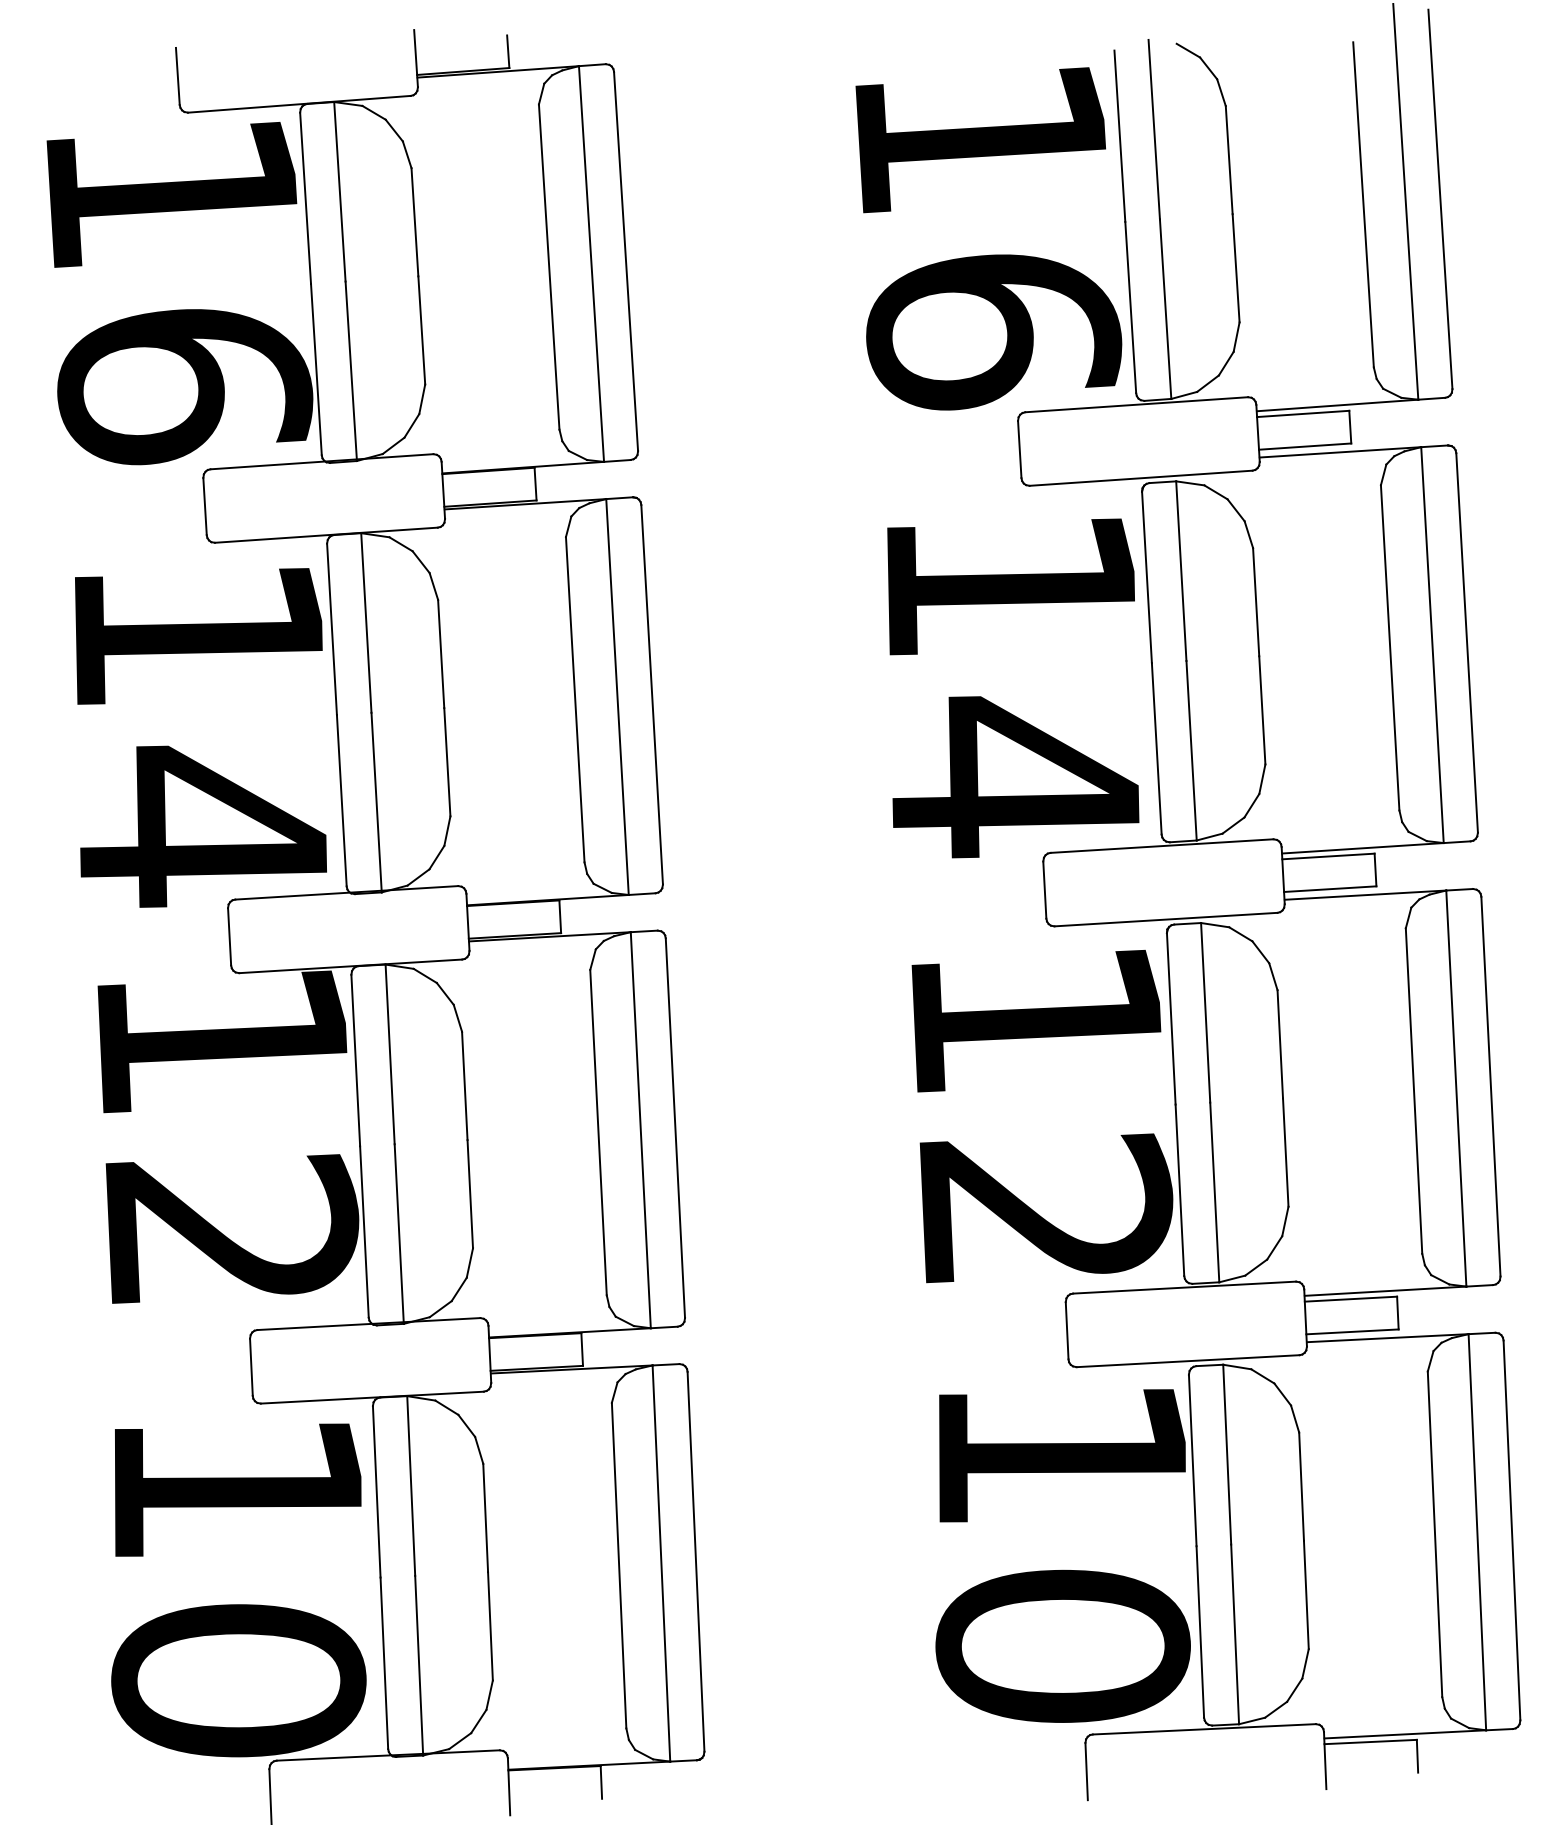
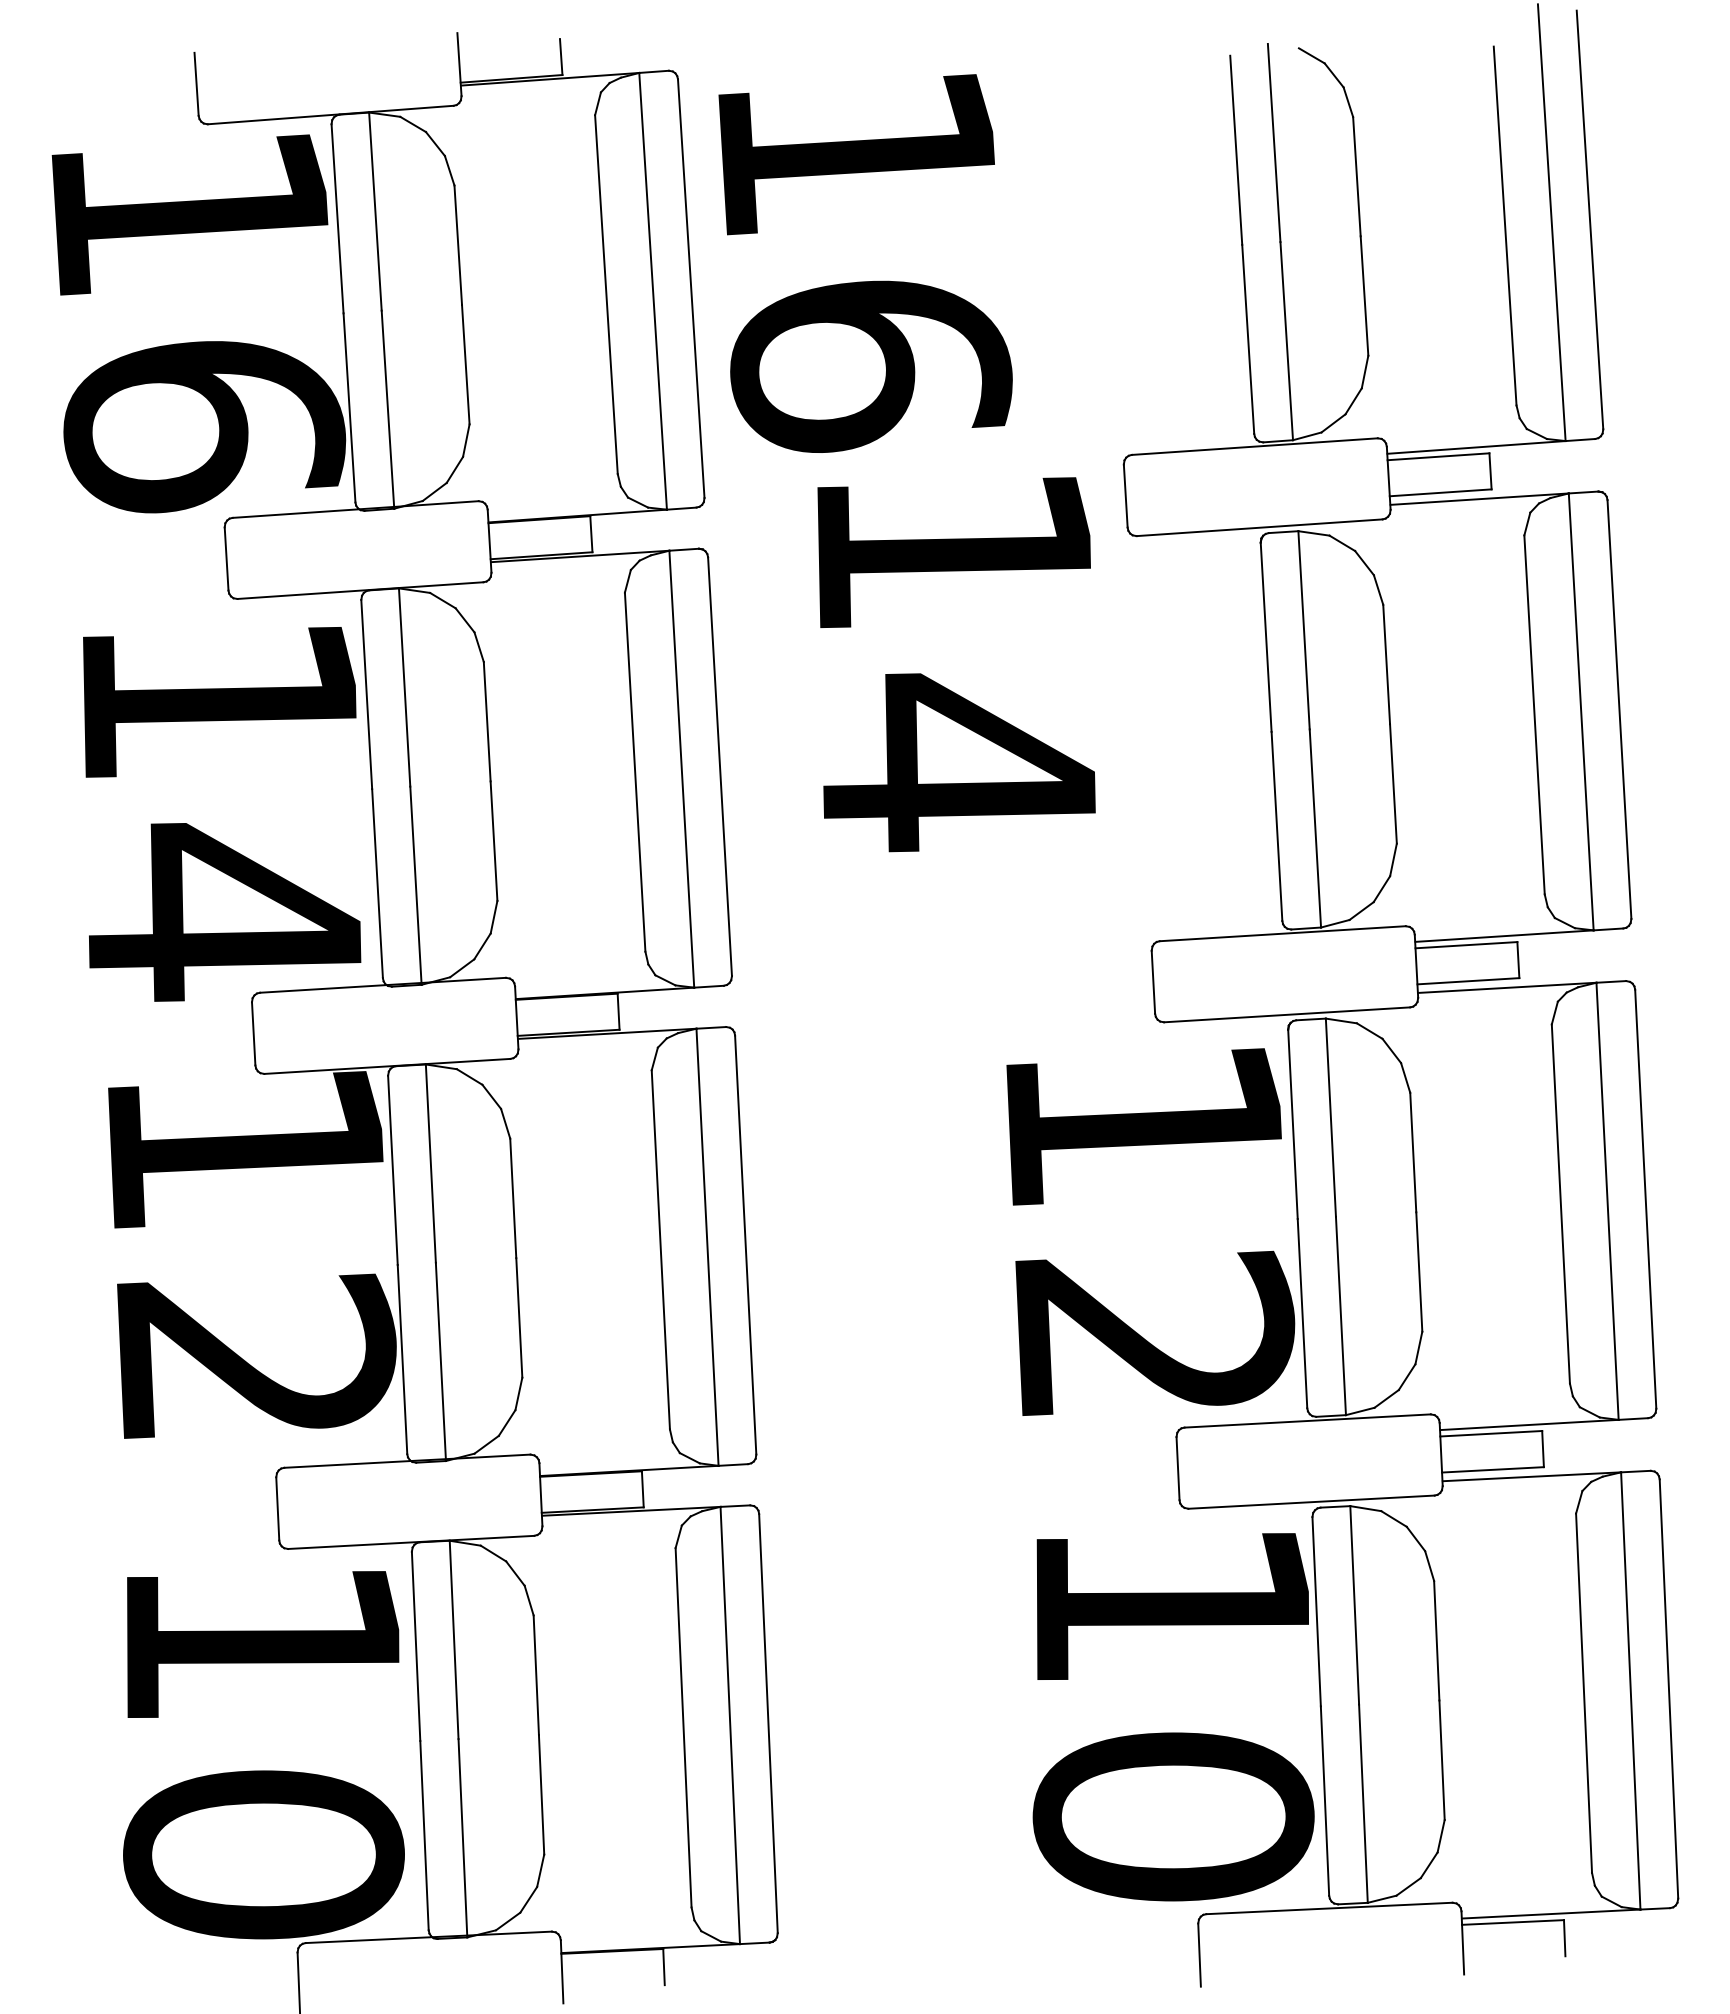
text: (988, 238) -> (865, 263), moved
text: (1013, 688) -> (956, 664), moved

